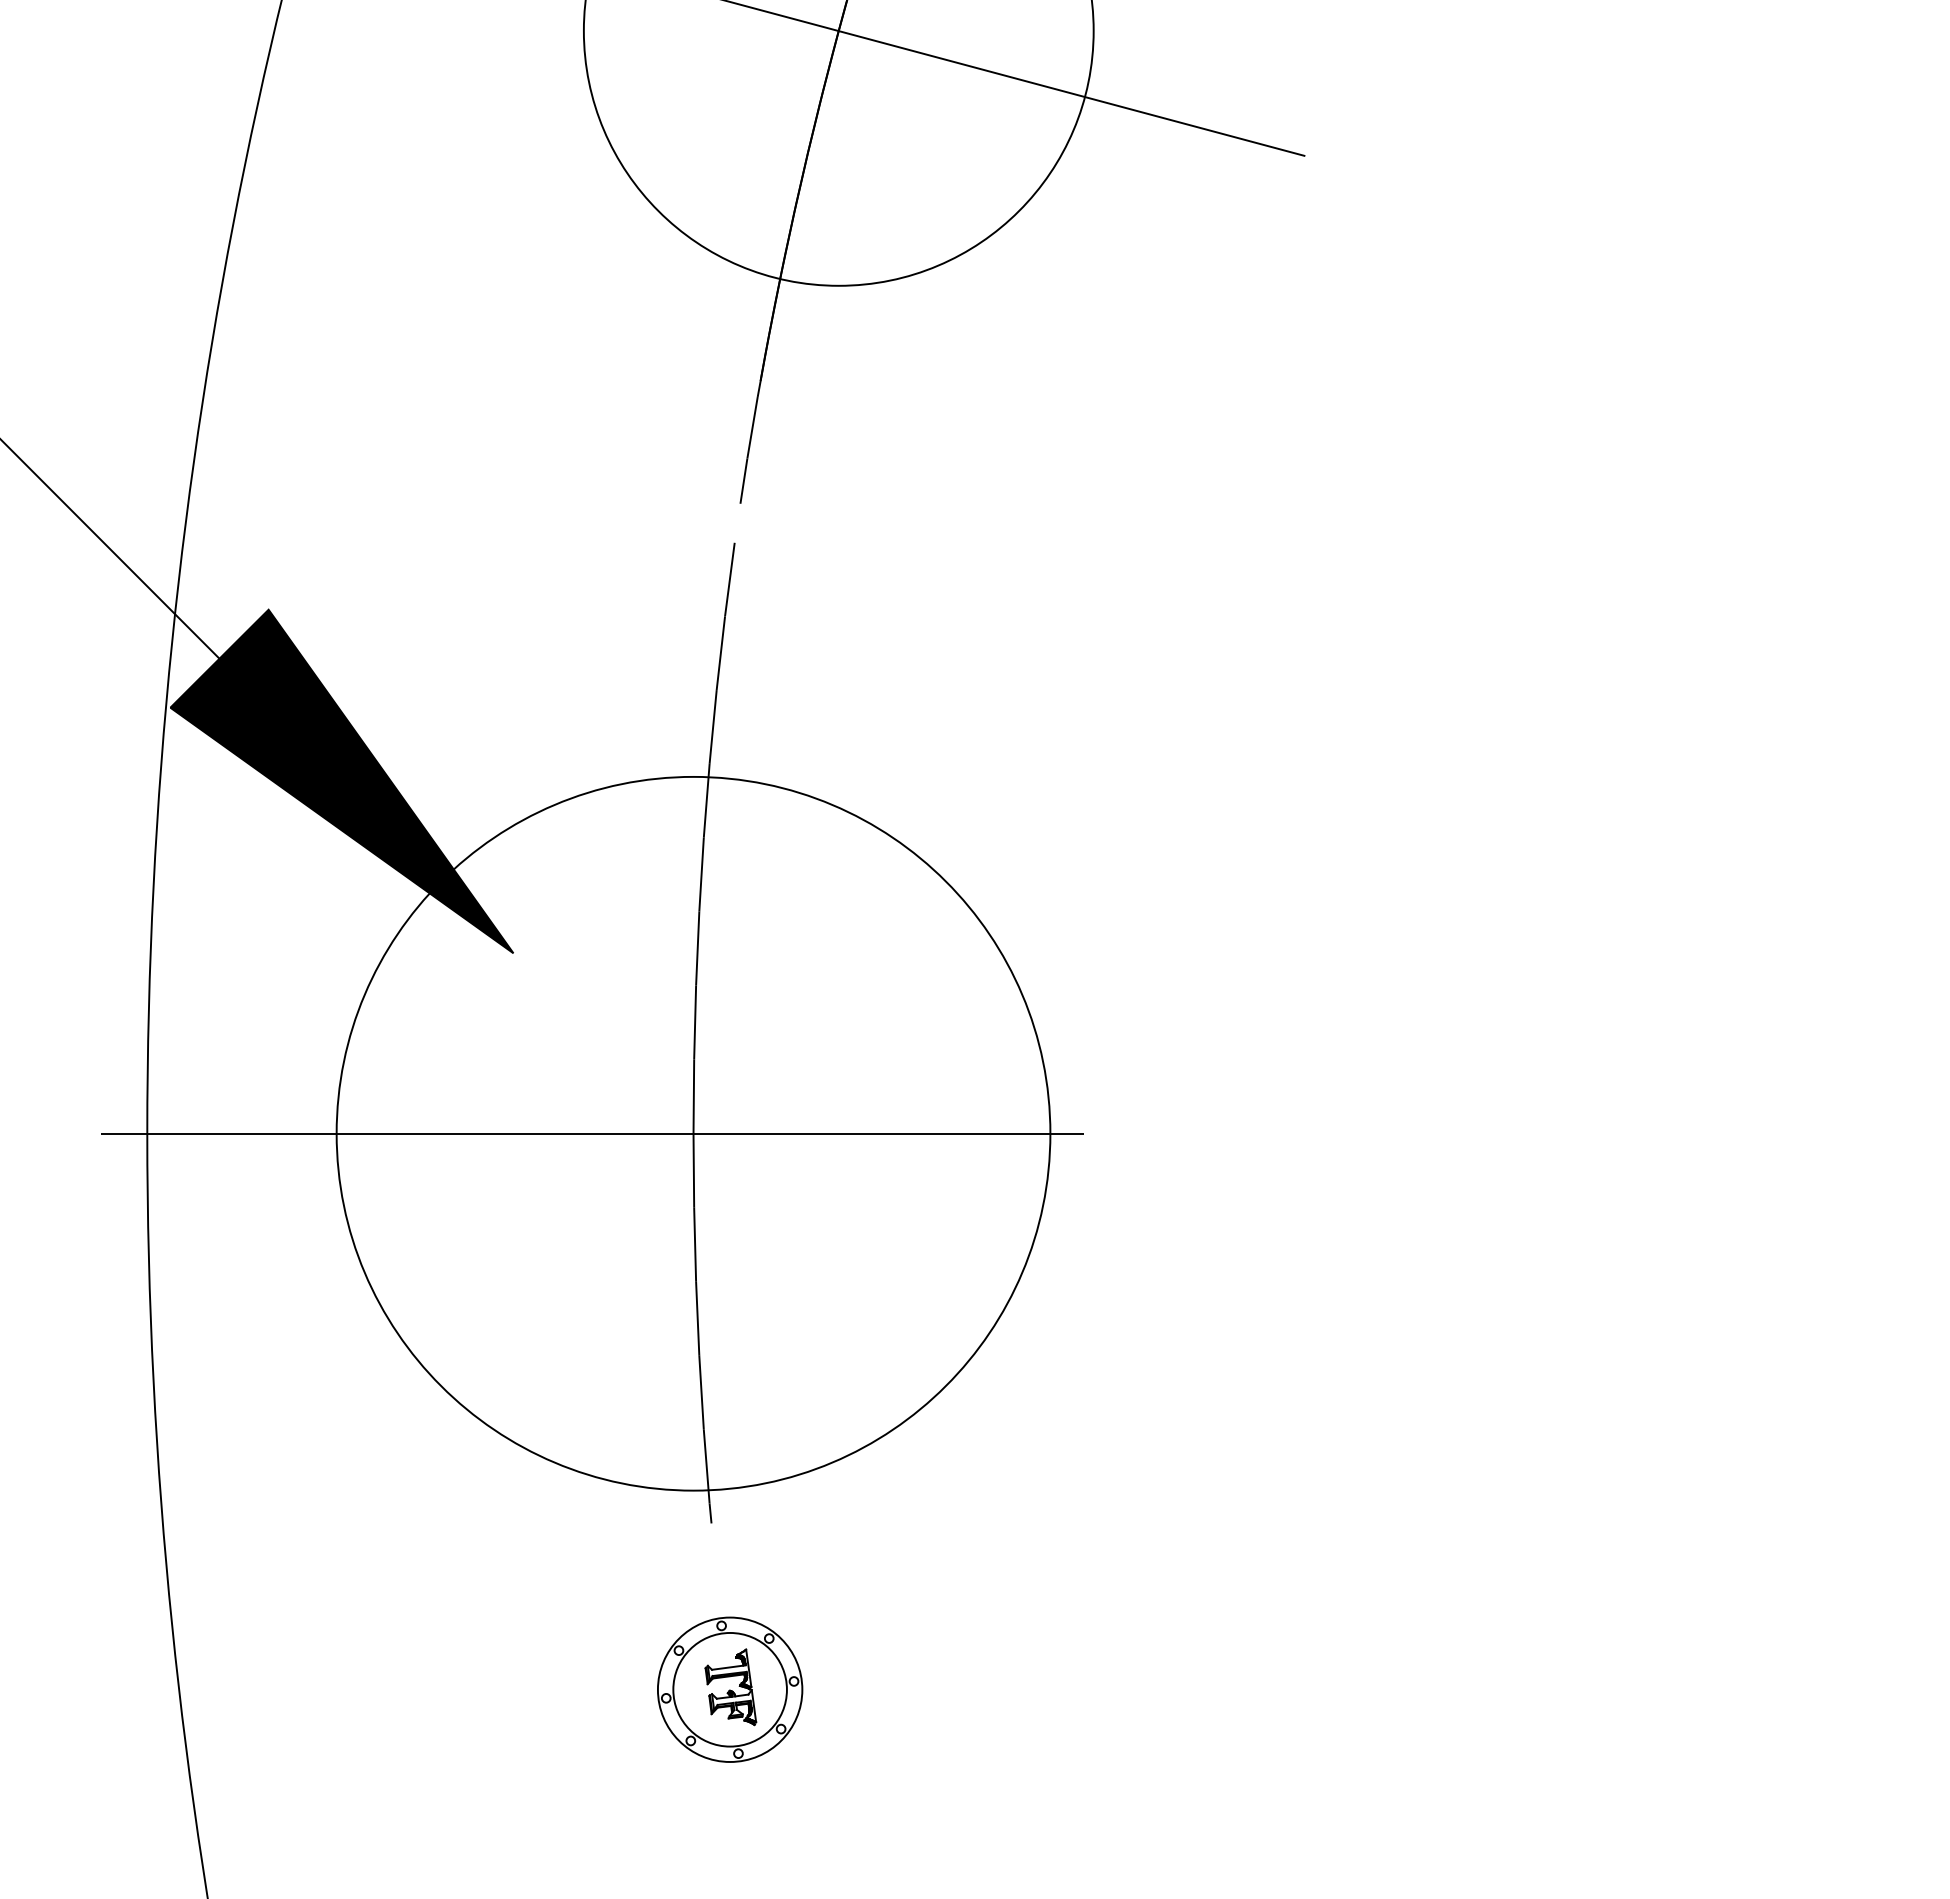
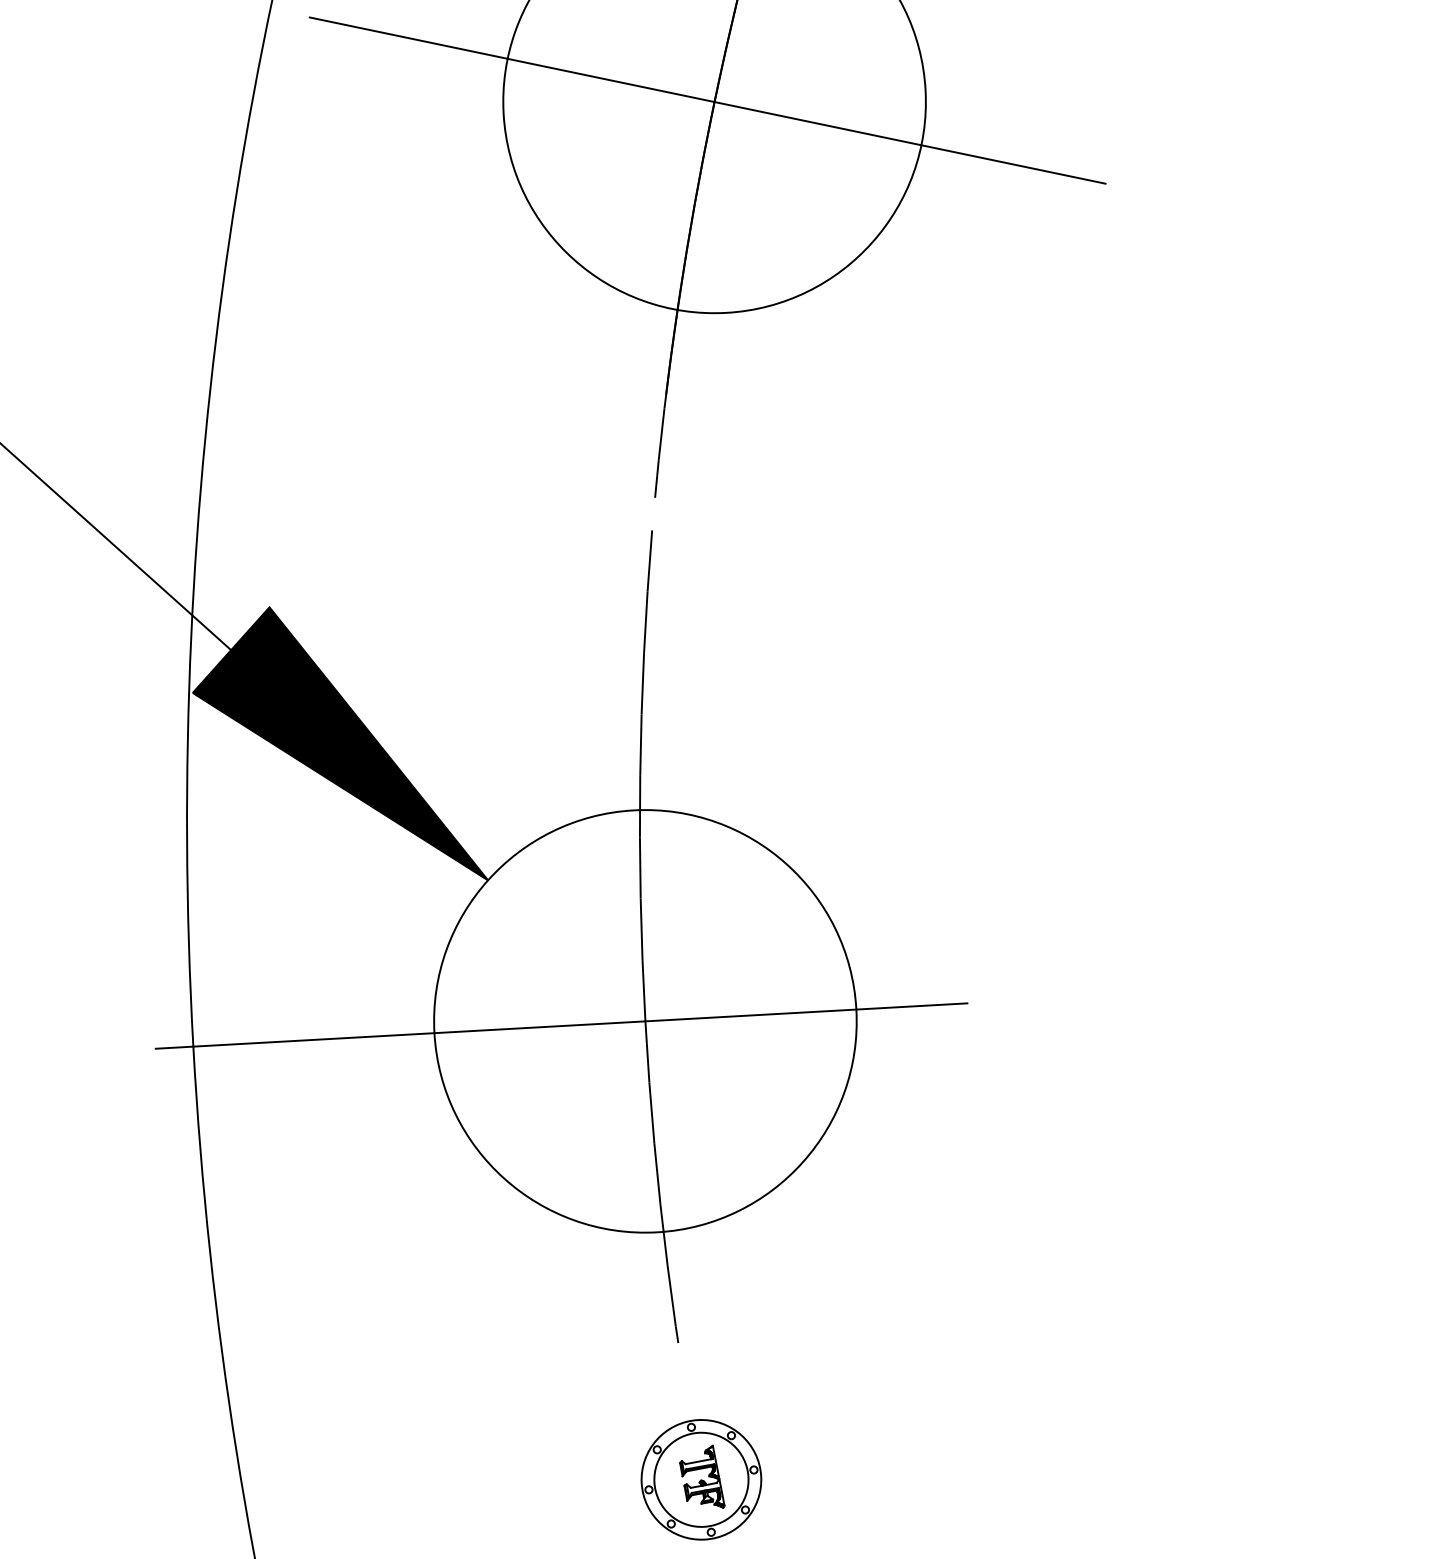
circle: (693, 1133) -> (645, 1021), size x0.71

